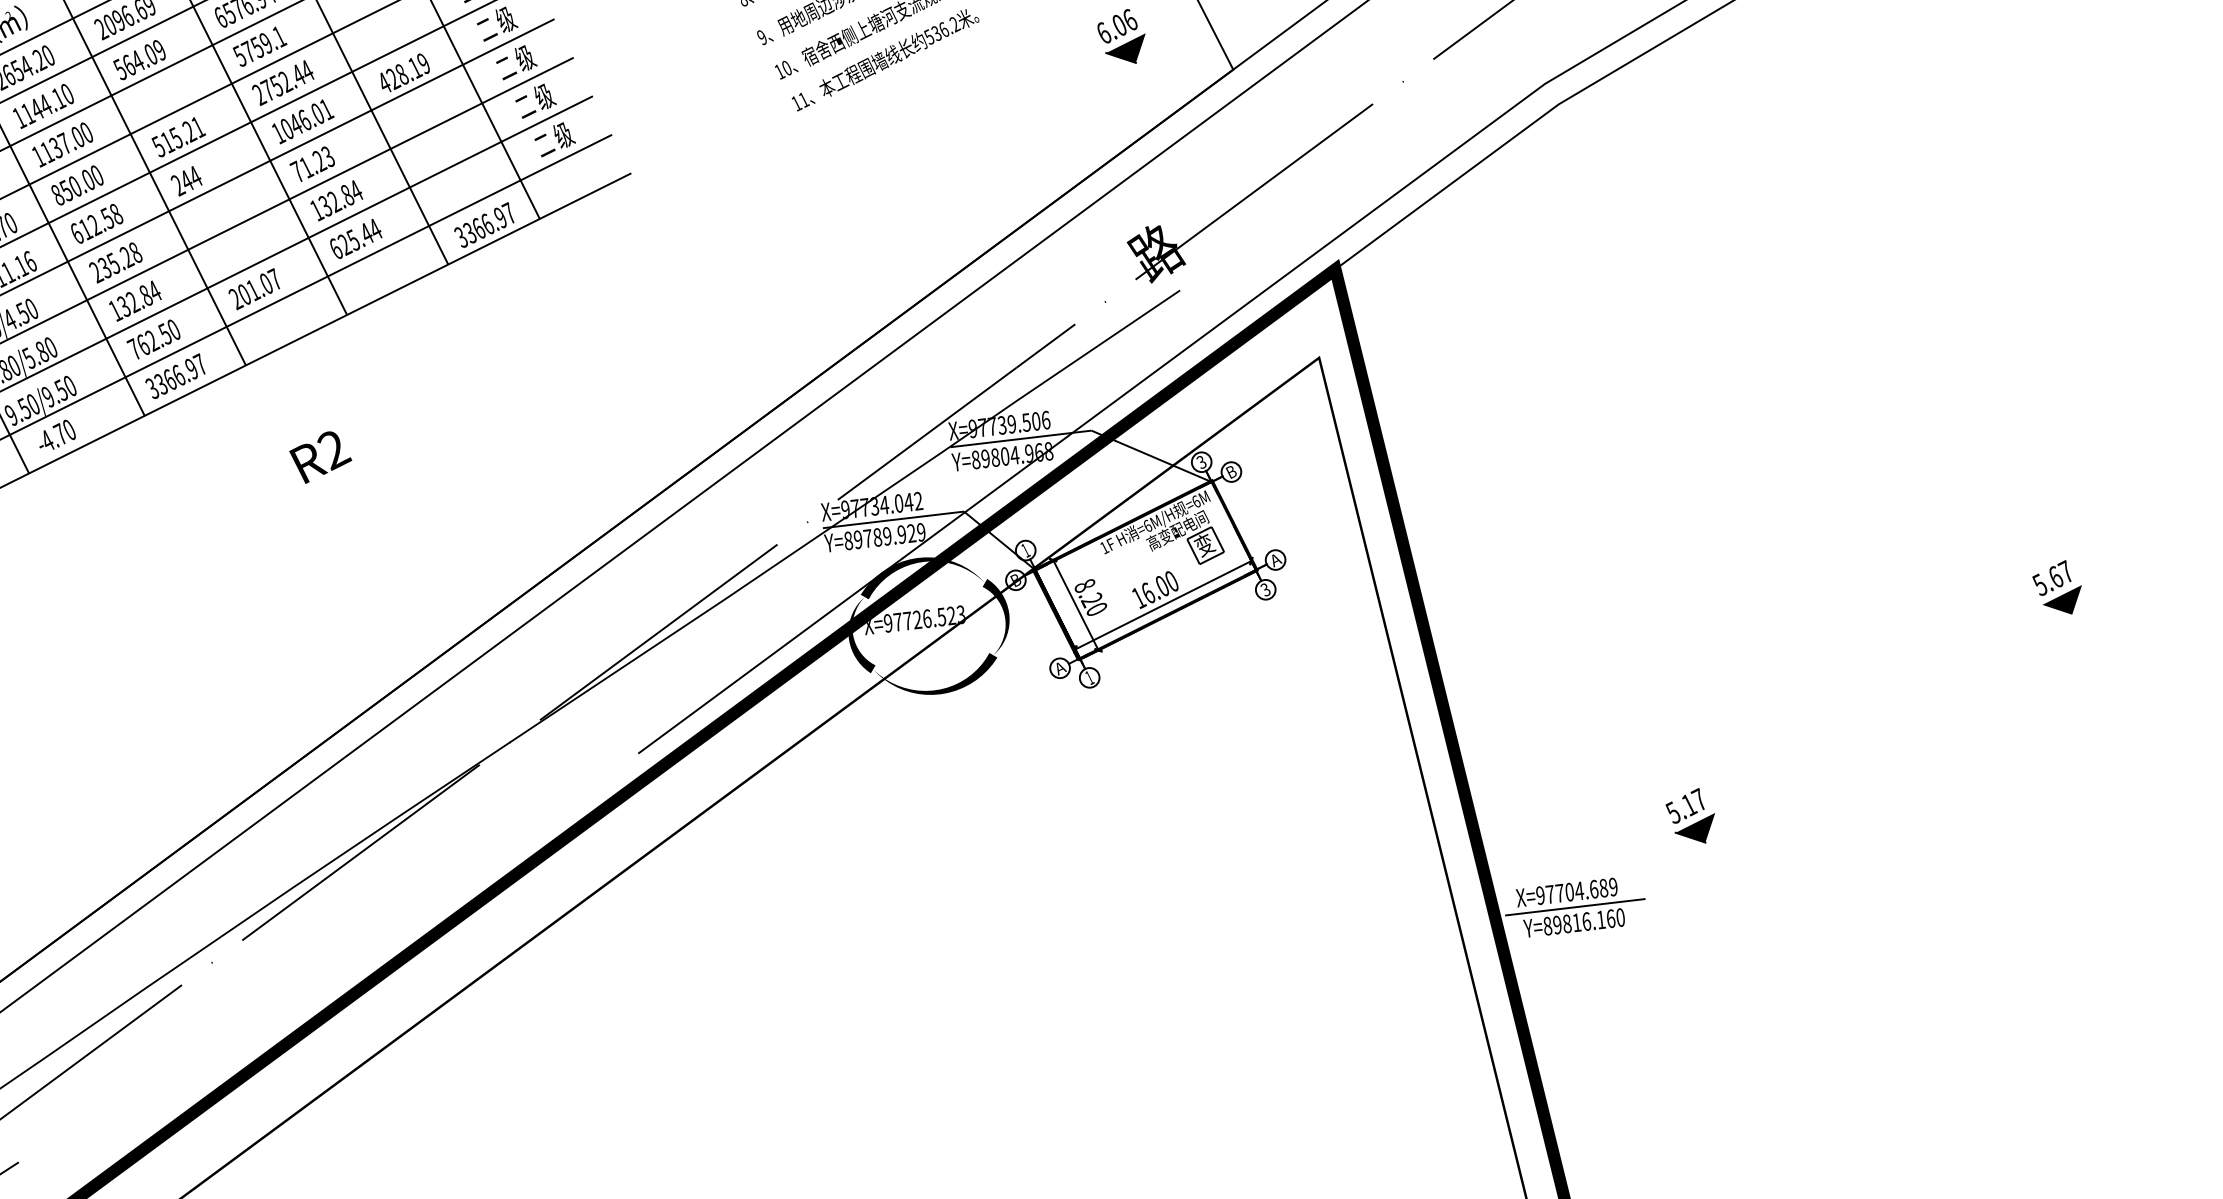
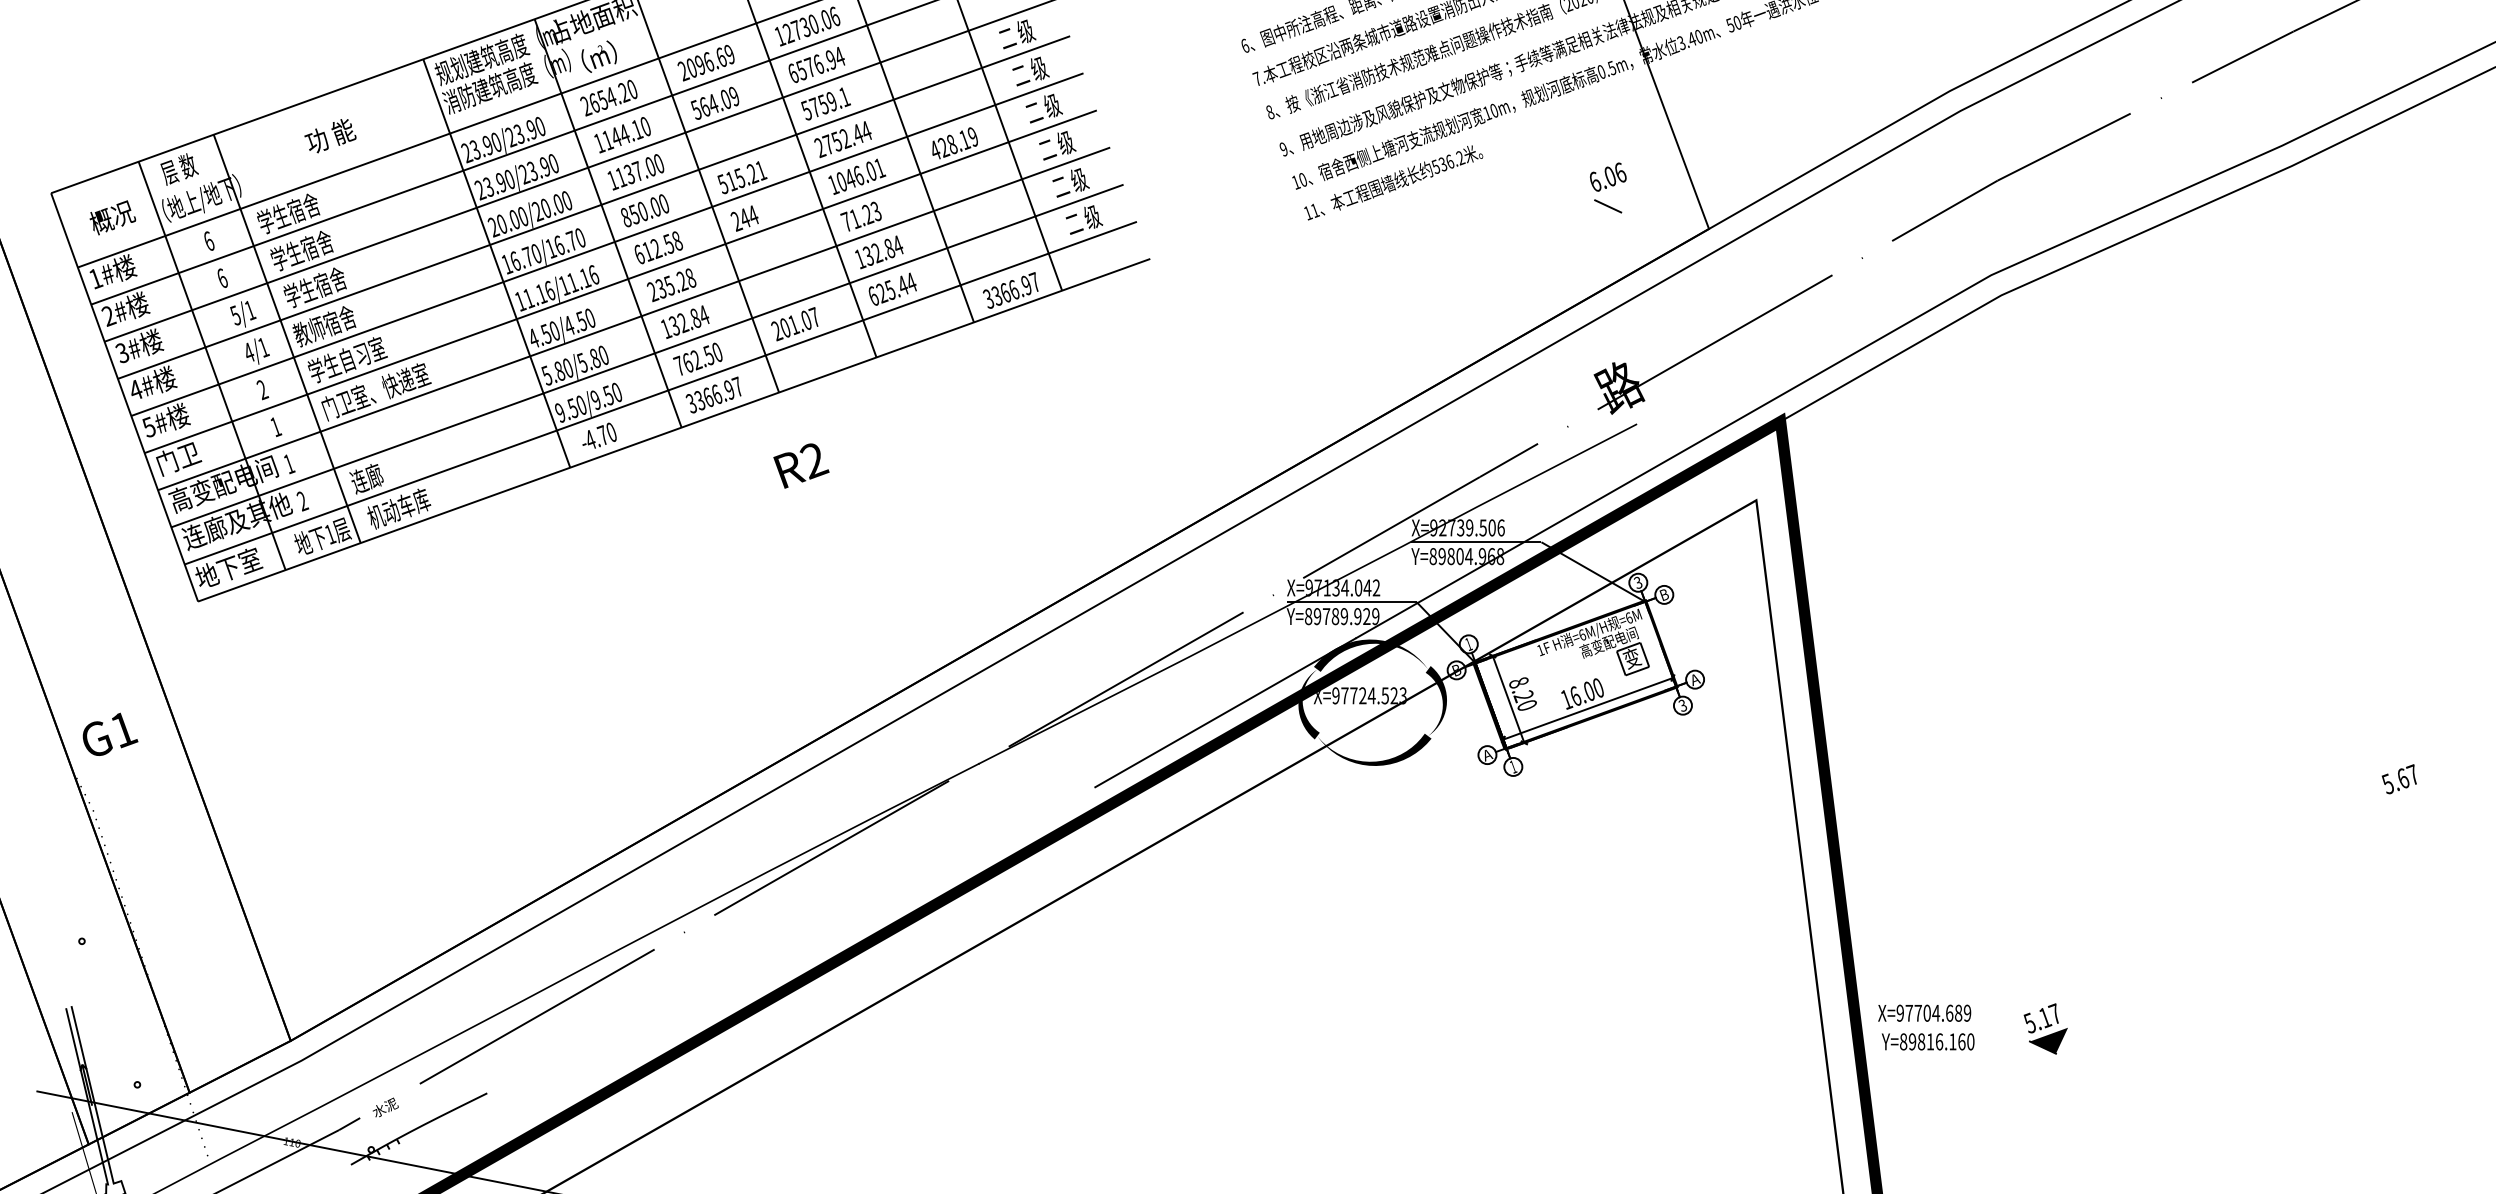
fill: (1127, 49) -> (1614, 199), removed
text: (982, 427) -> (1442, 527), X=97739.506 -> X=92739.506
text: (320, 456) -> (801, 465), moved
text: (864, 507) -> (1326, 587), X=97734.042 -> X=97134.042
fill: (2063, 601) -> (2407, 801), removed
text: (926, 618) -> (1371, 695), X=97726.523 -> X=97724.523
part: (1690, 816) -> (2045, 1028), moved
line: (1575, 907) -> (1930, 1027), removed

